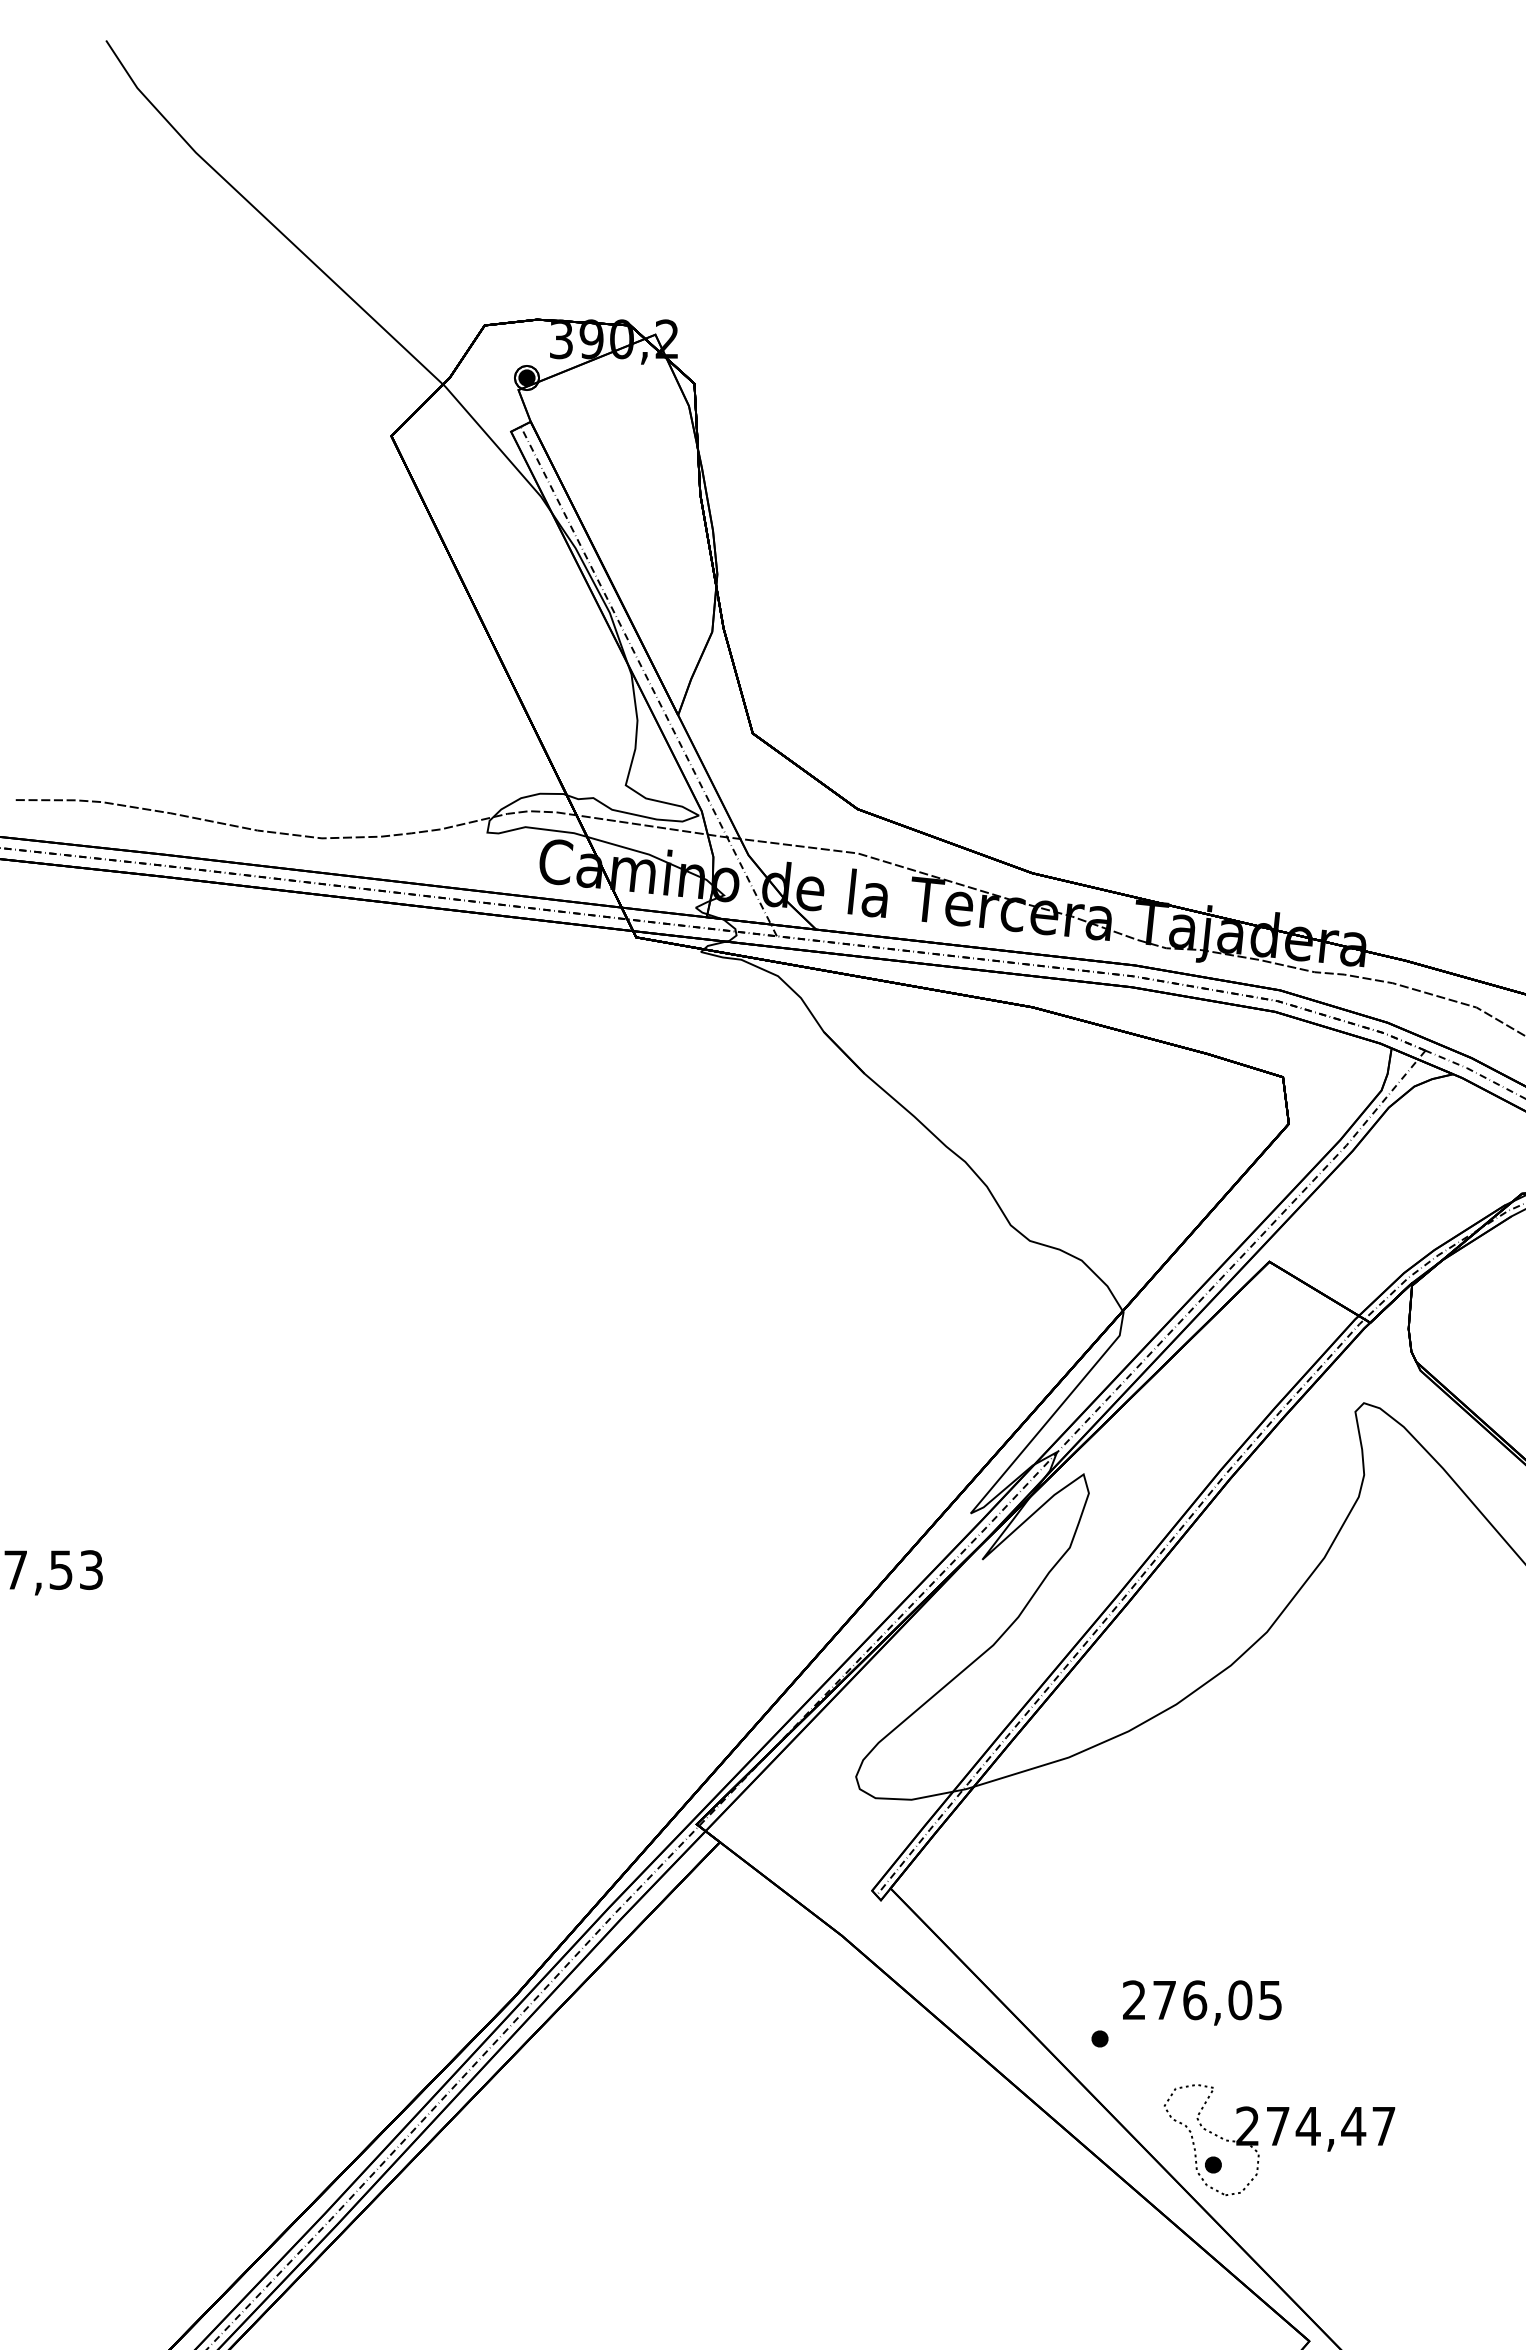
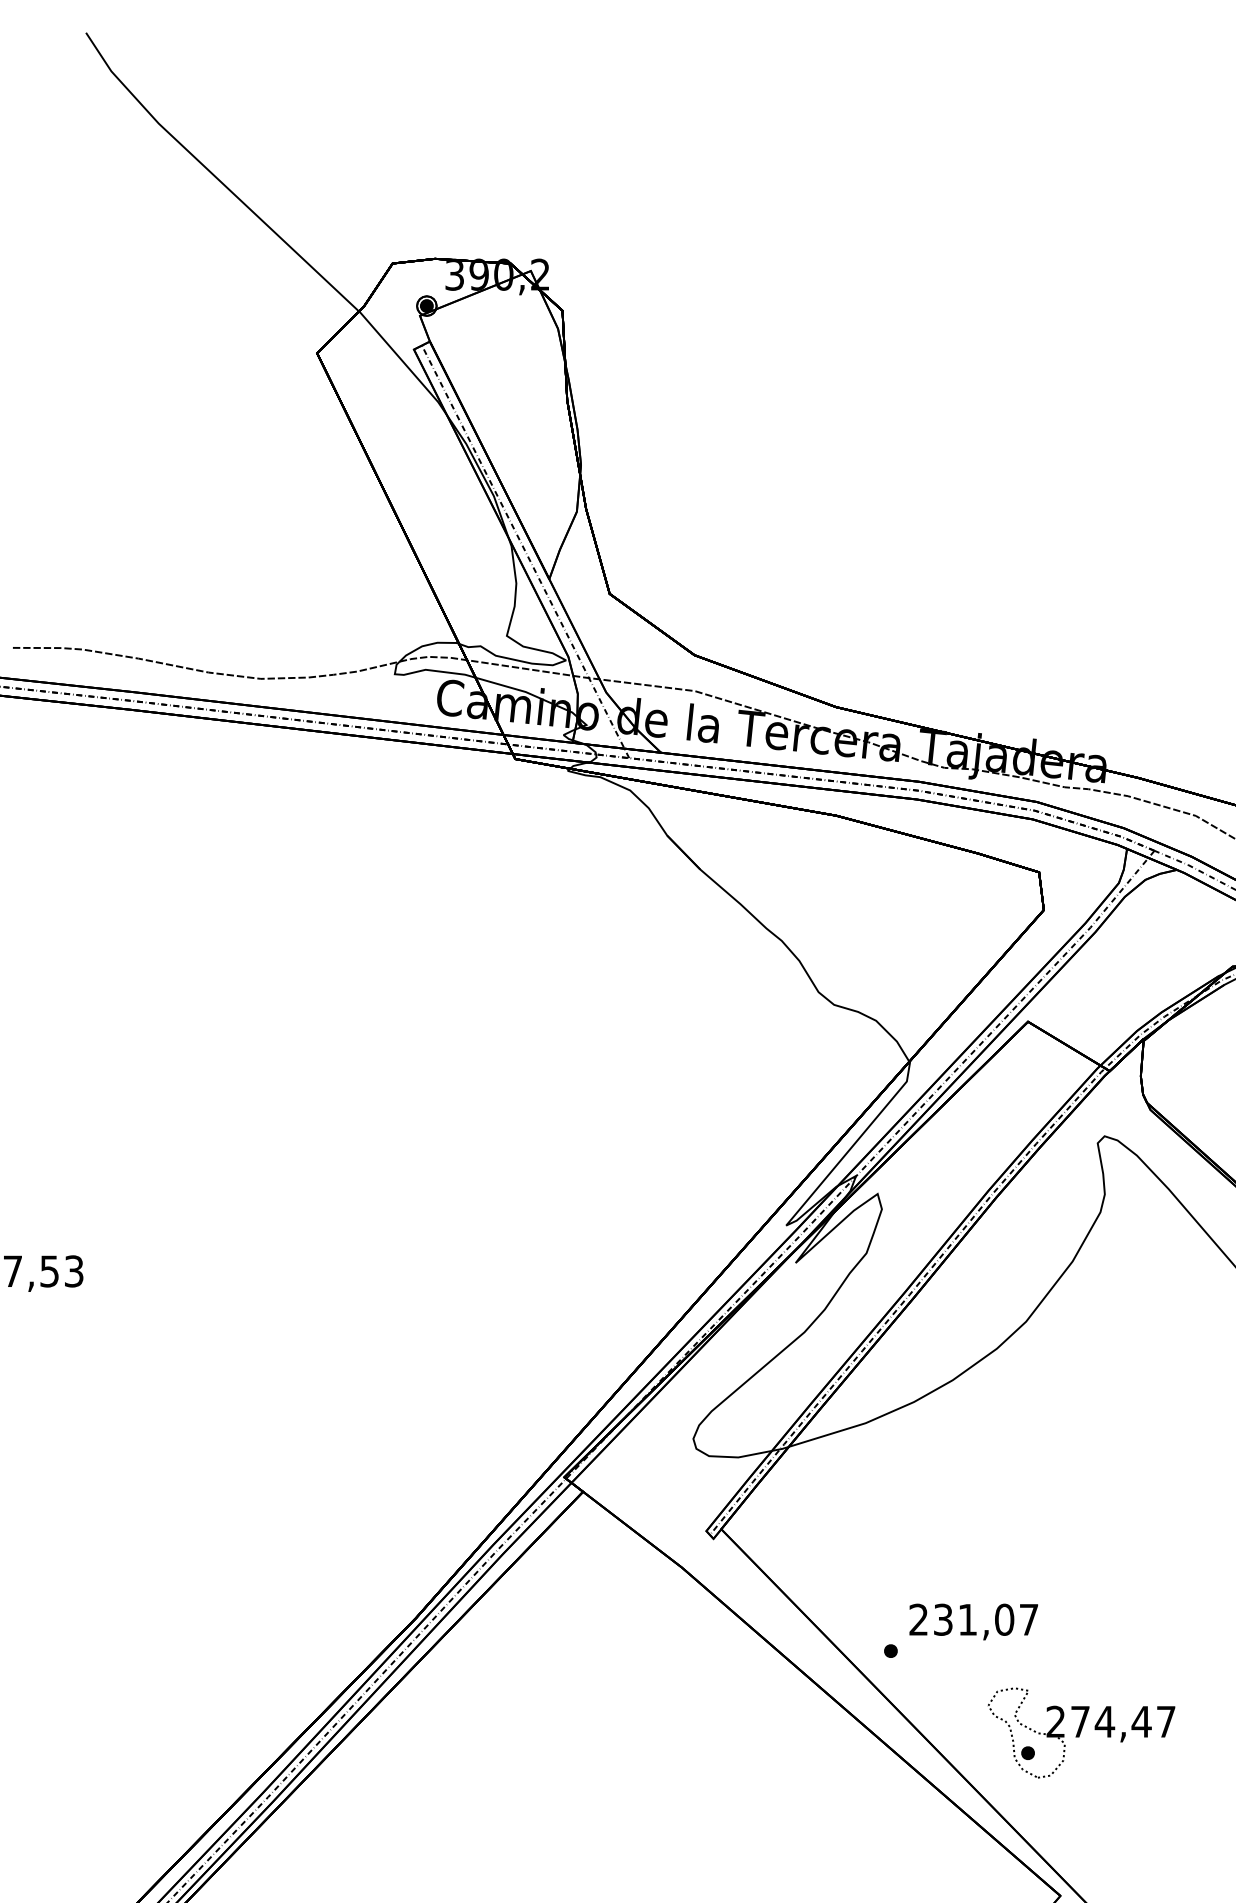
text: (1217, 2000) -> (986, 1619), 276,05 -> 231,07
part: (1279, 2139) -> (1081, 1732), moved

